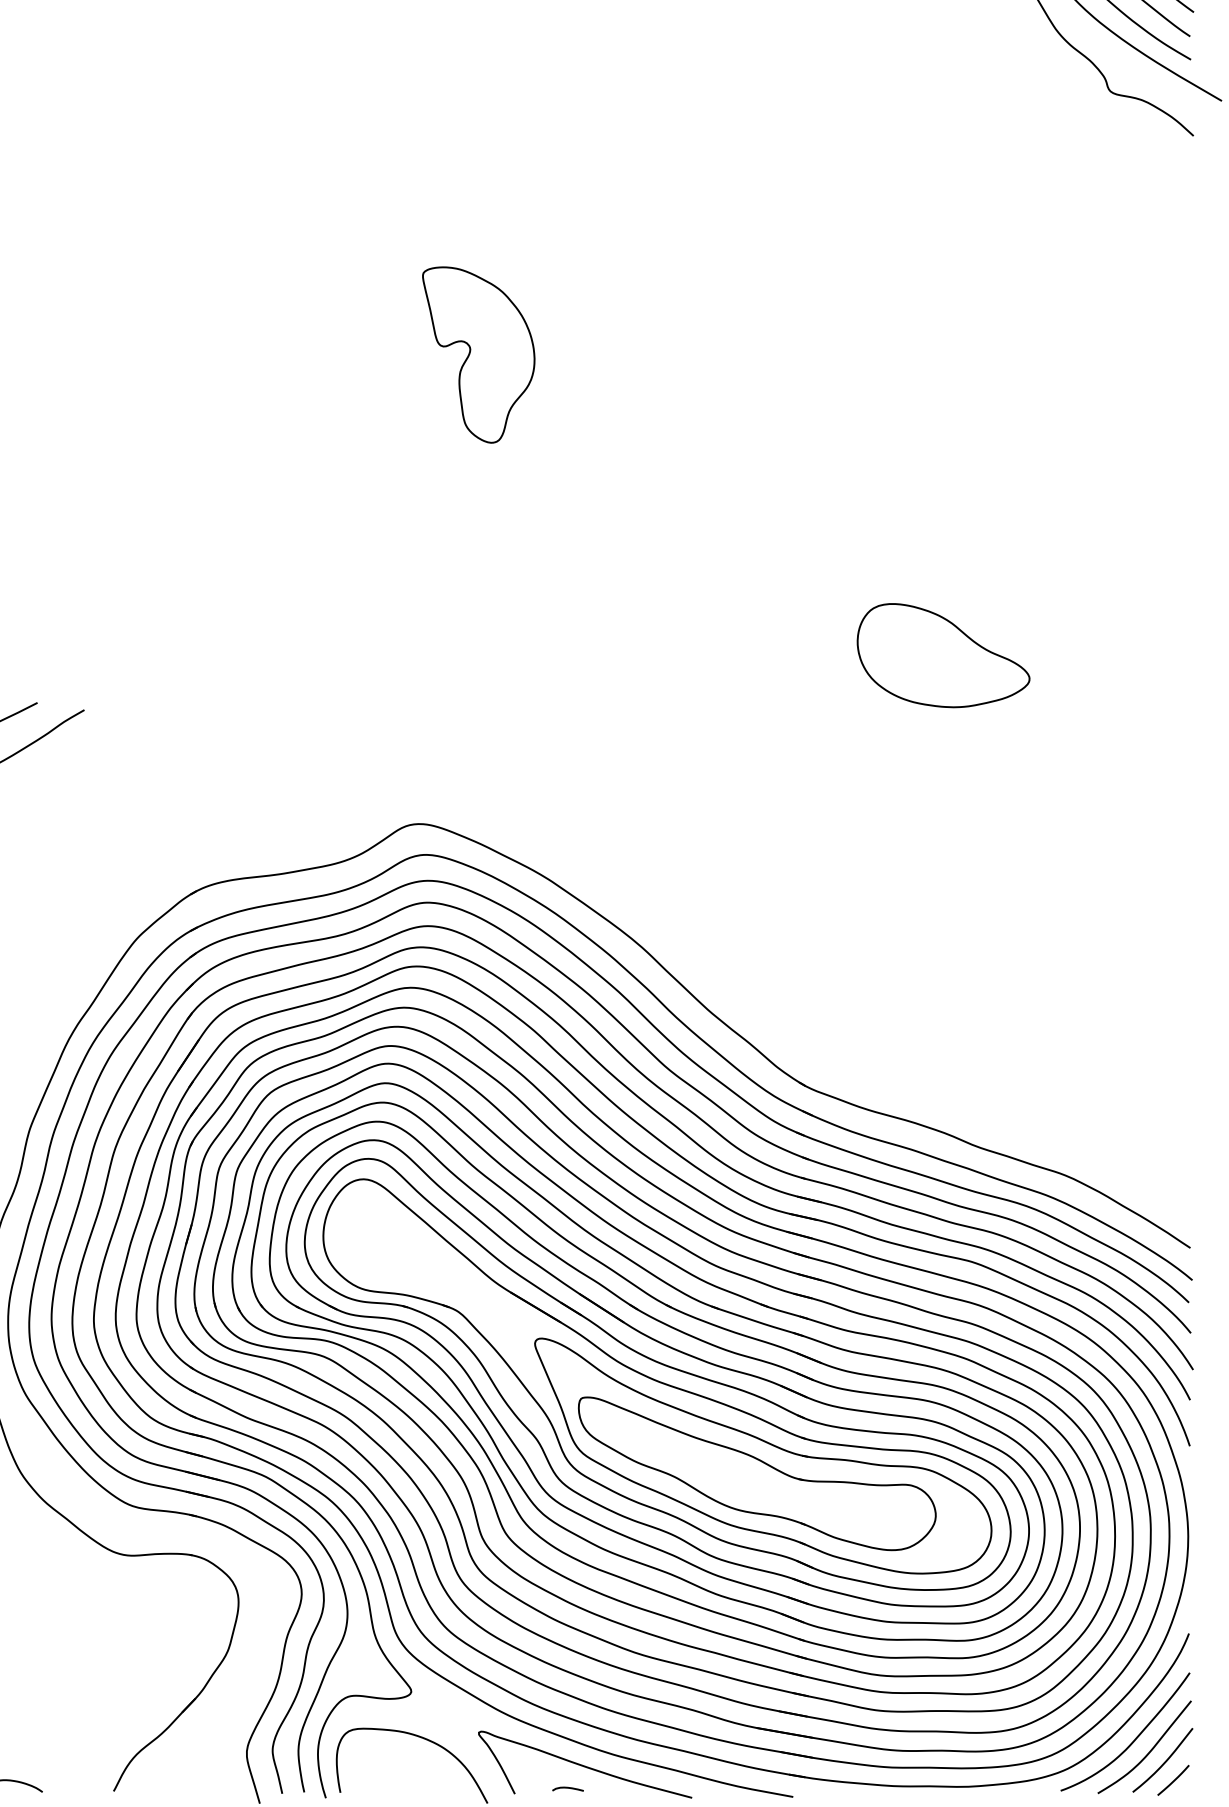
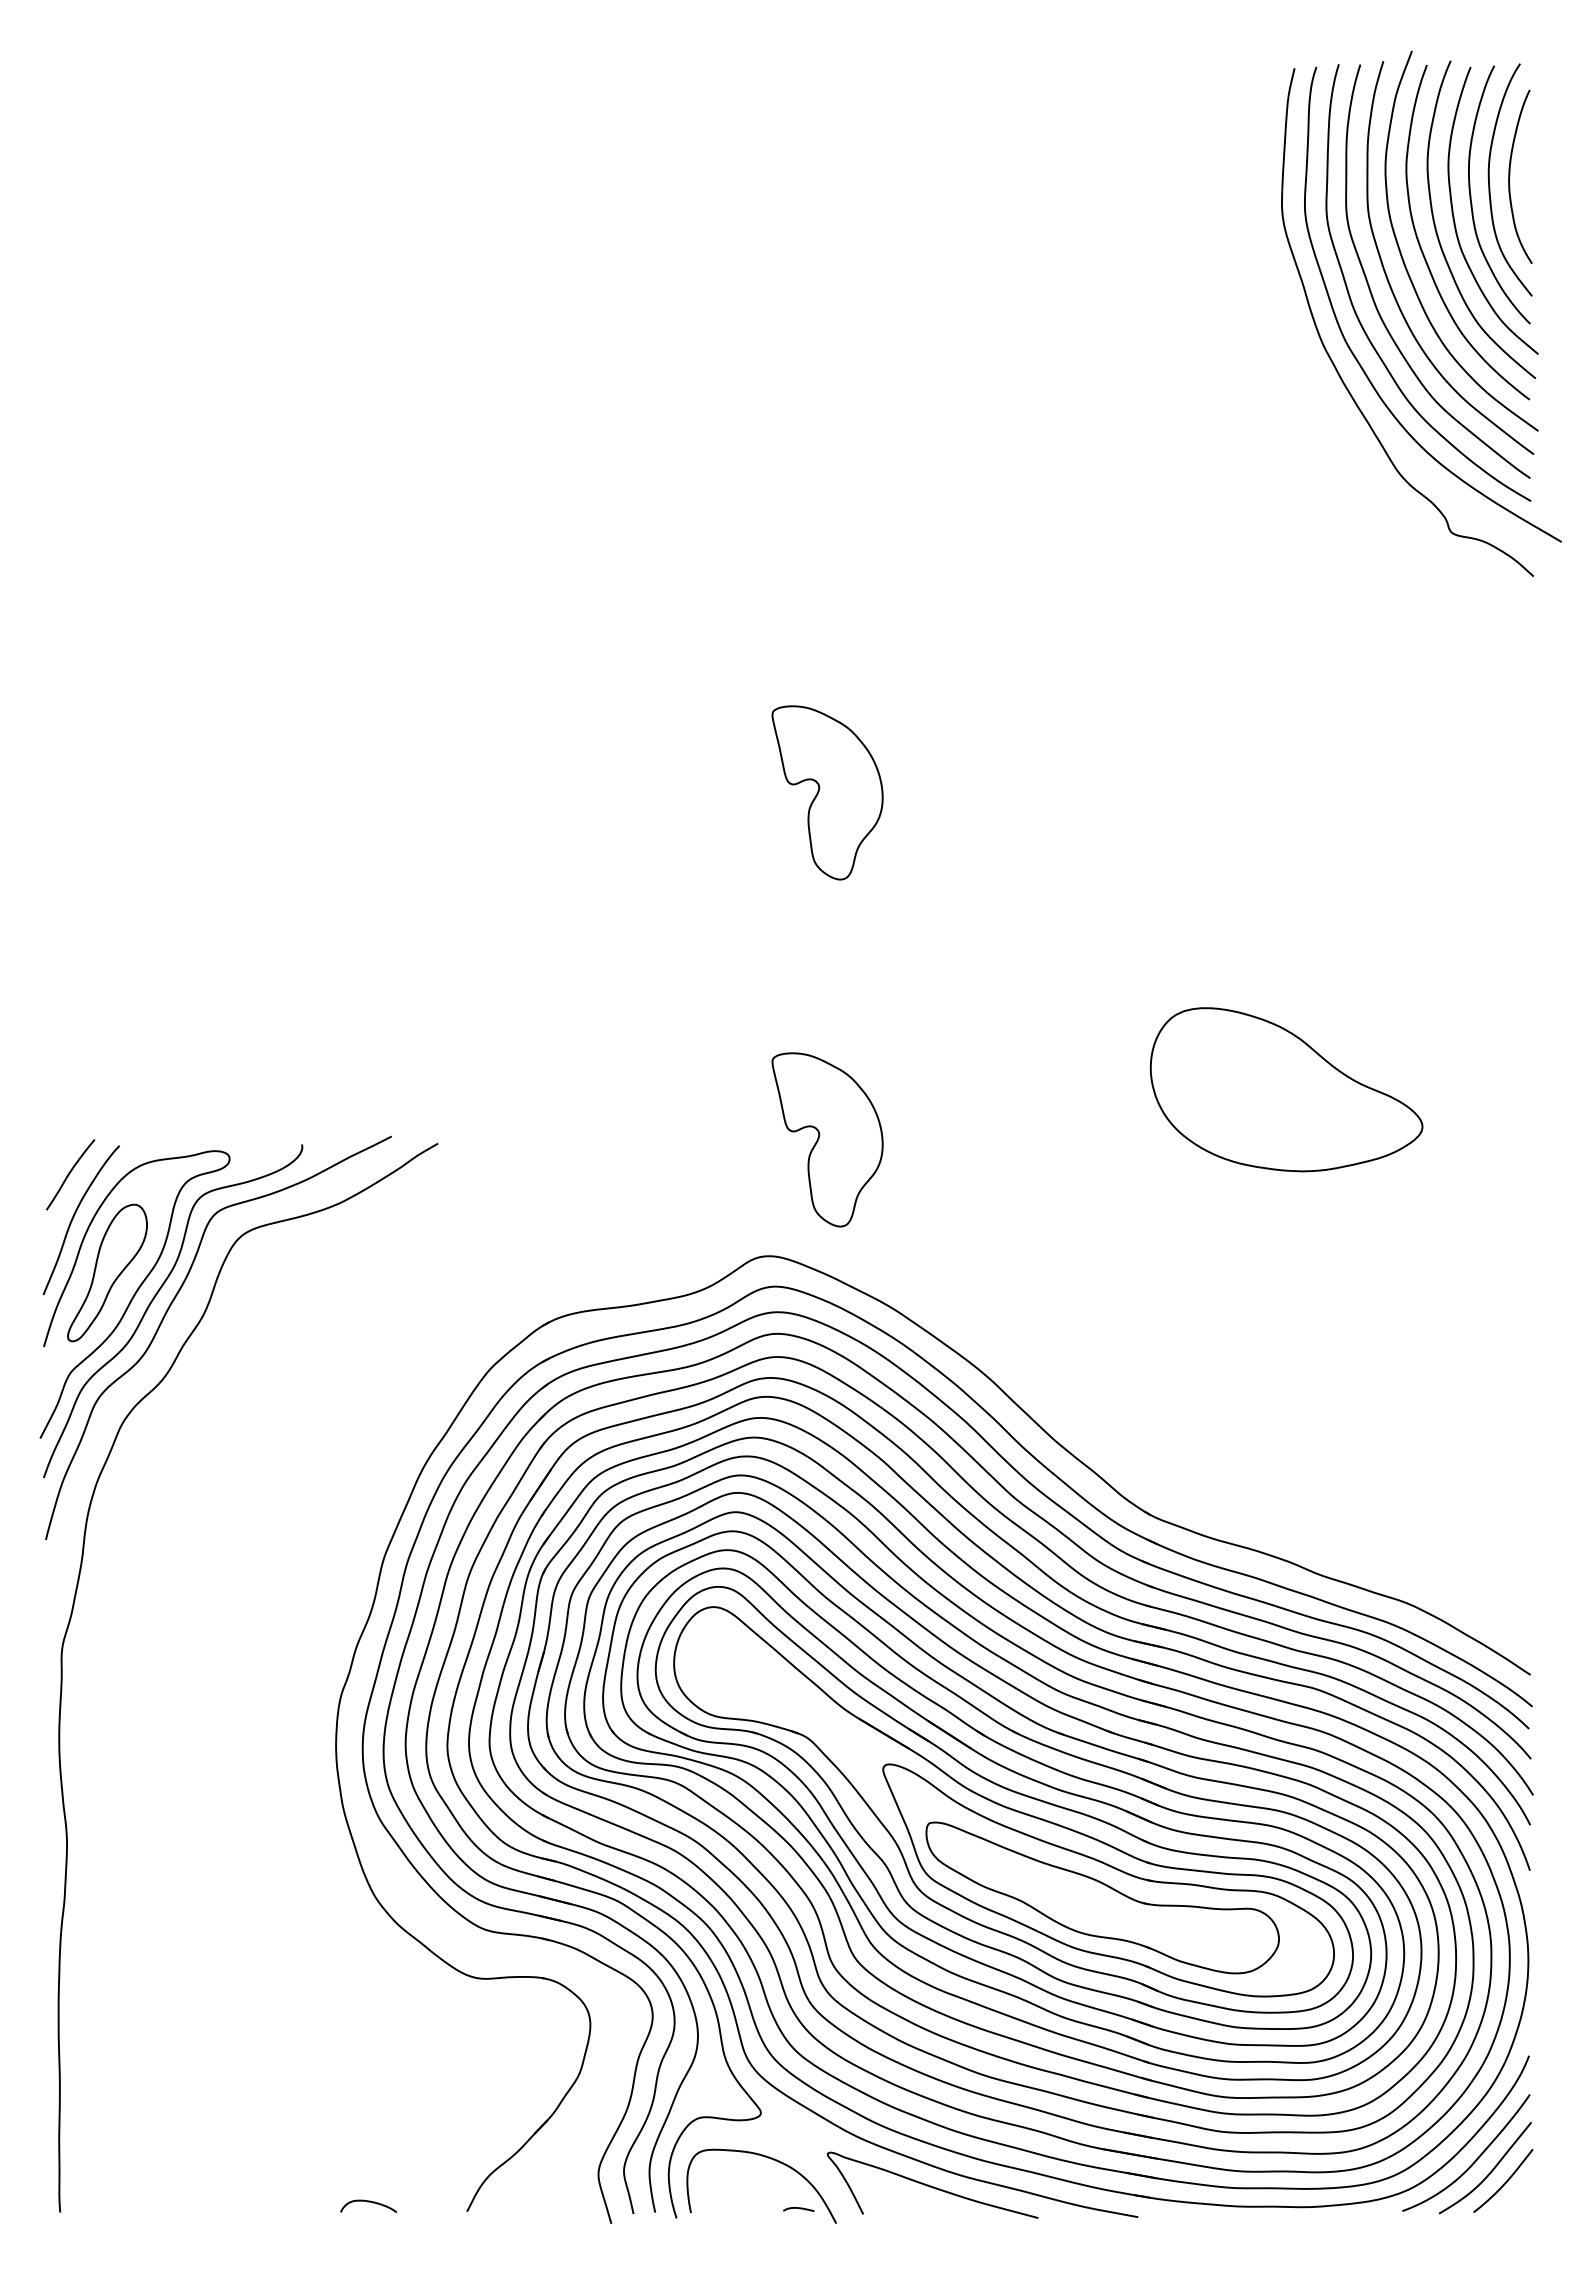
part: (943, 655) -> (1286, 1089), size x1.6
part: (478, 705) -> (827, 1139), added
line: (1173, 1780) -> (1513, 2200), removed
curve: (567, 1788) -> (798, 2208), moved

